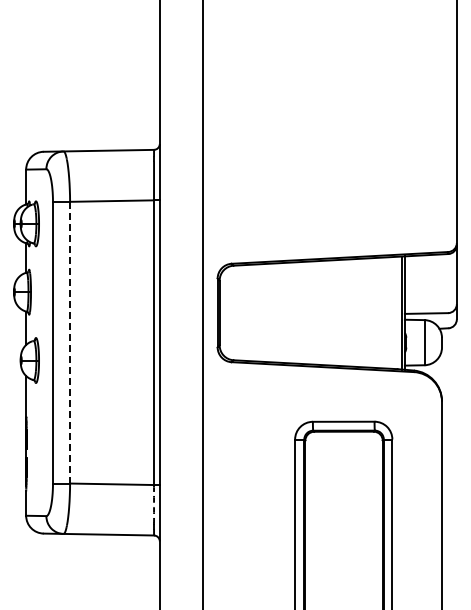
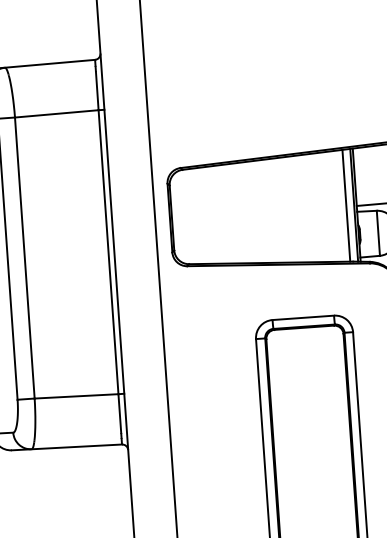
line: (394, 312) -> (346, 205), added
line: (70, 342) -> (25, 257), dashed -> solid
arc: (154, 504) -> (120, 413), dashed -> solid

